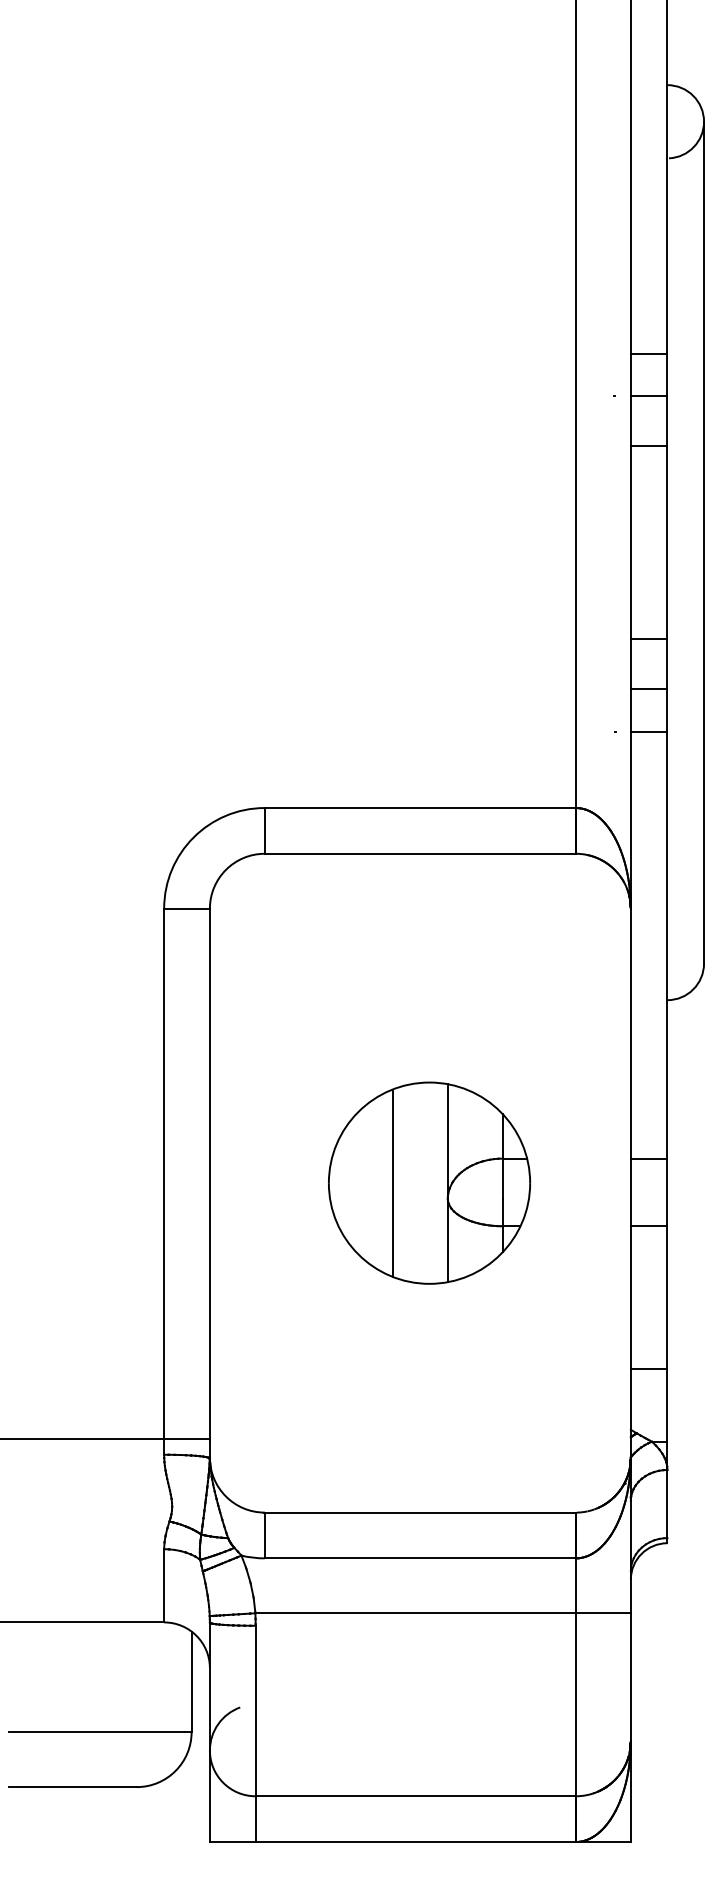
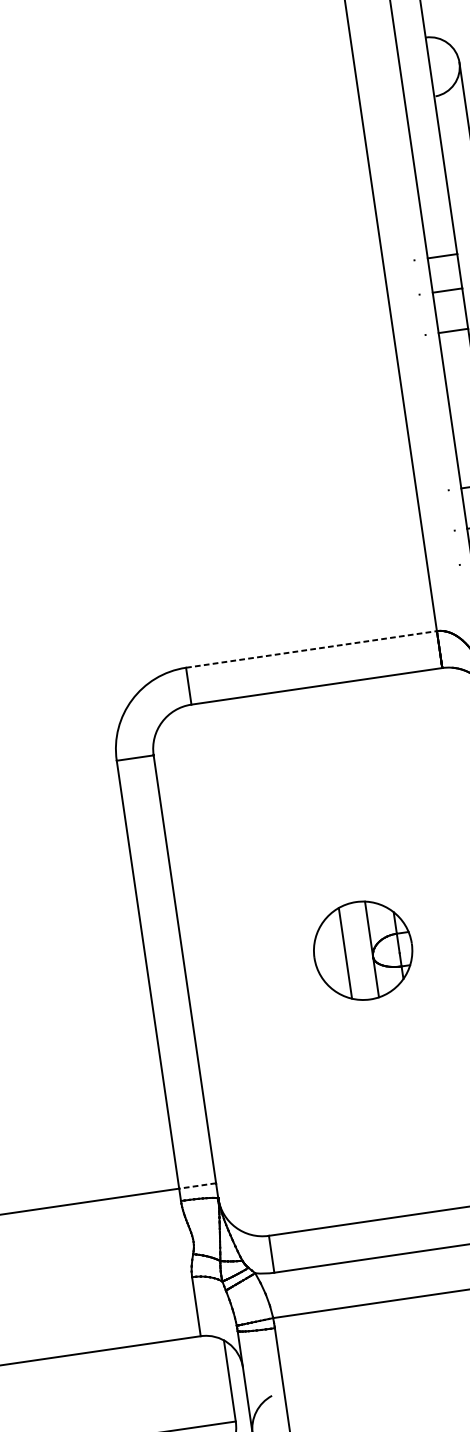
line: (420, 808) -> (311, 649), solid -> dashed
part: (429, 1182) -> (362, 950), size x0.6
line: (187, 1439) -> (198, 1185), solid -> dashed

